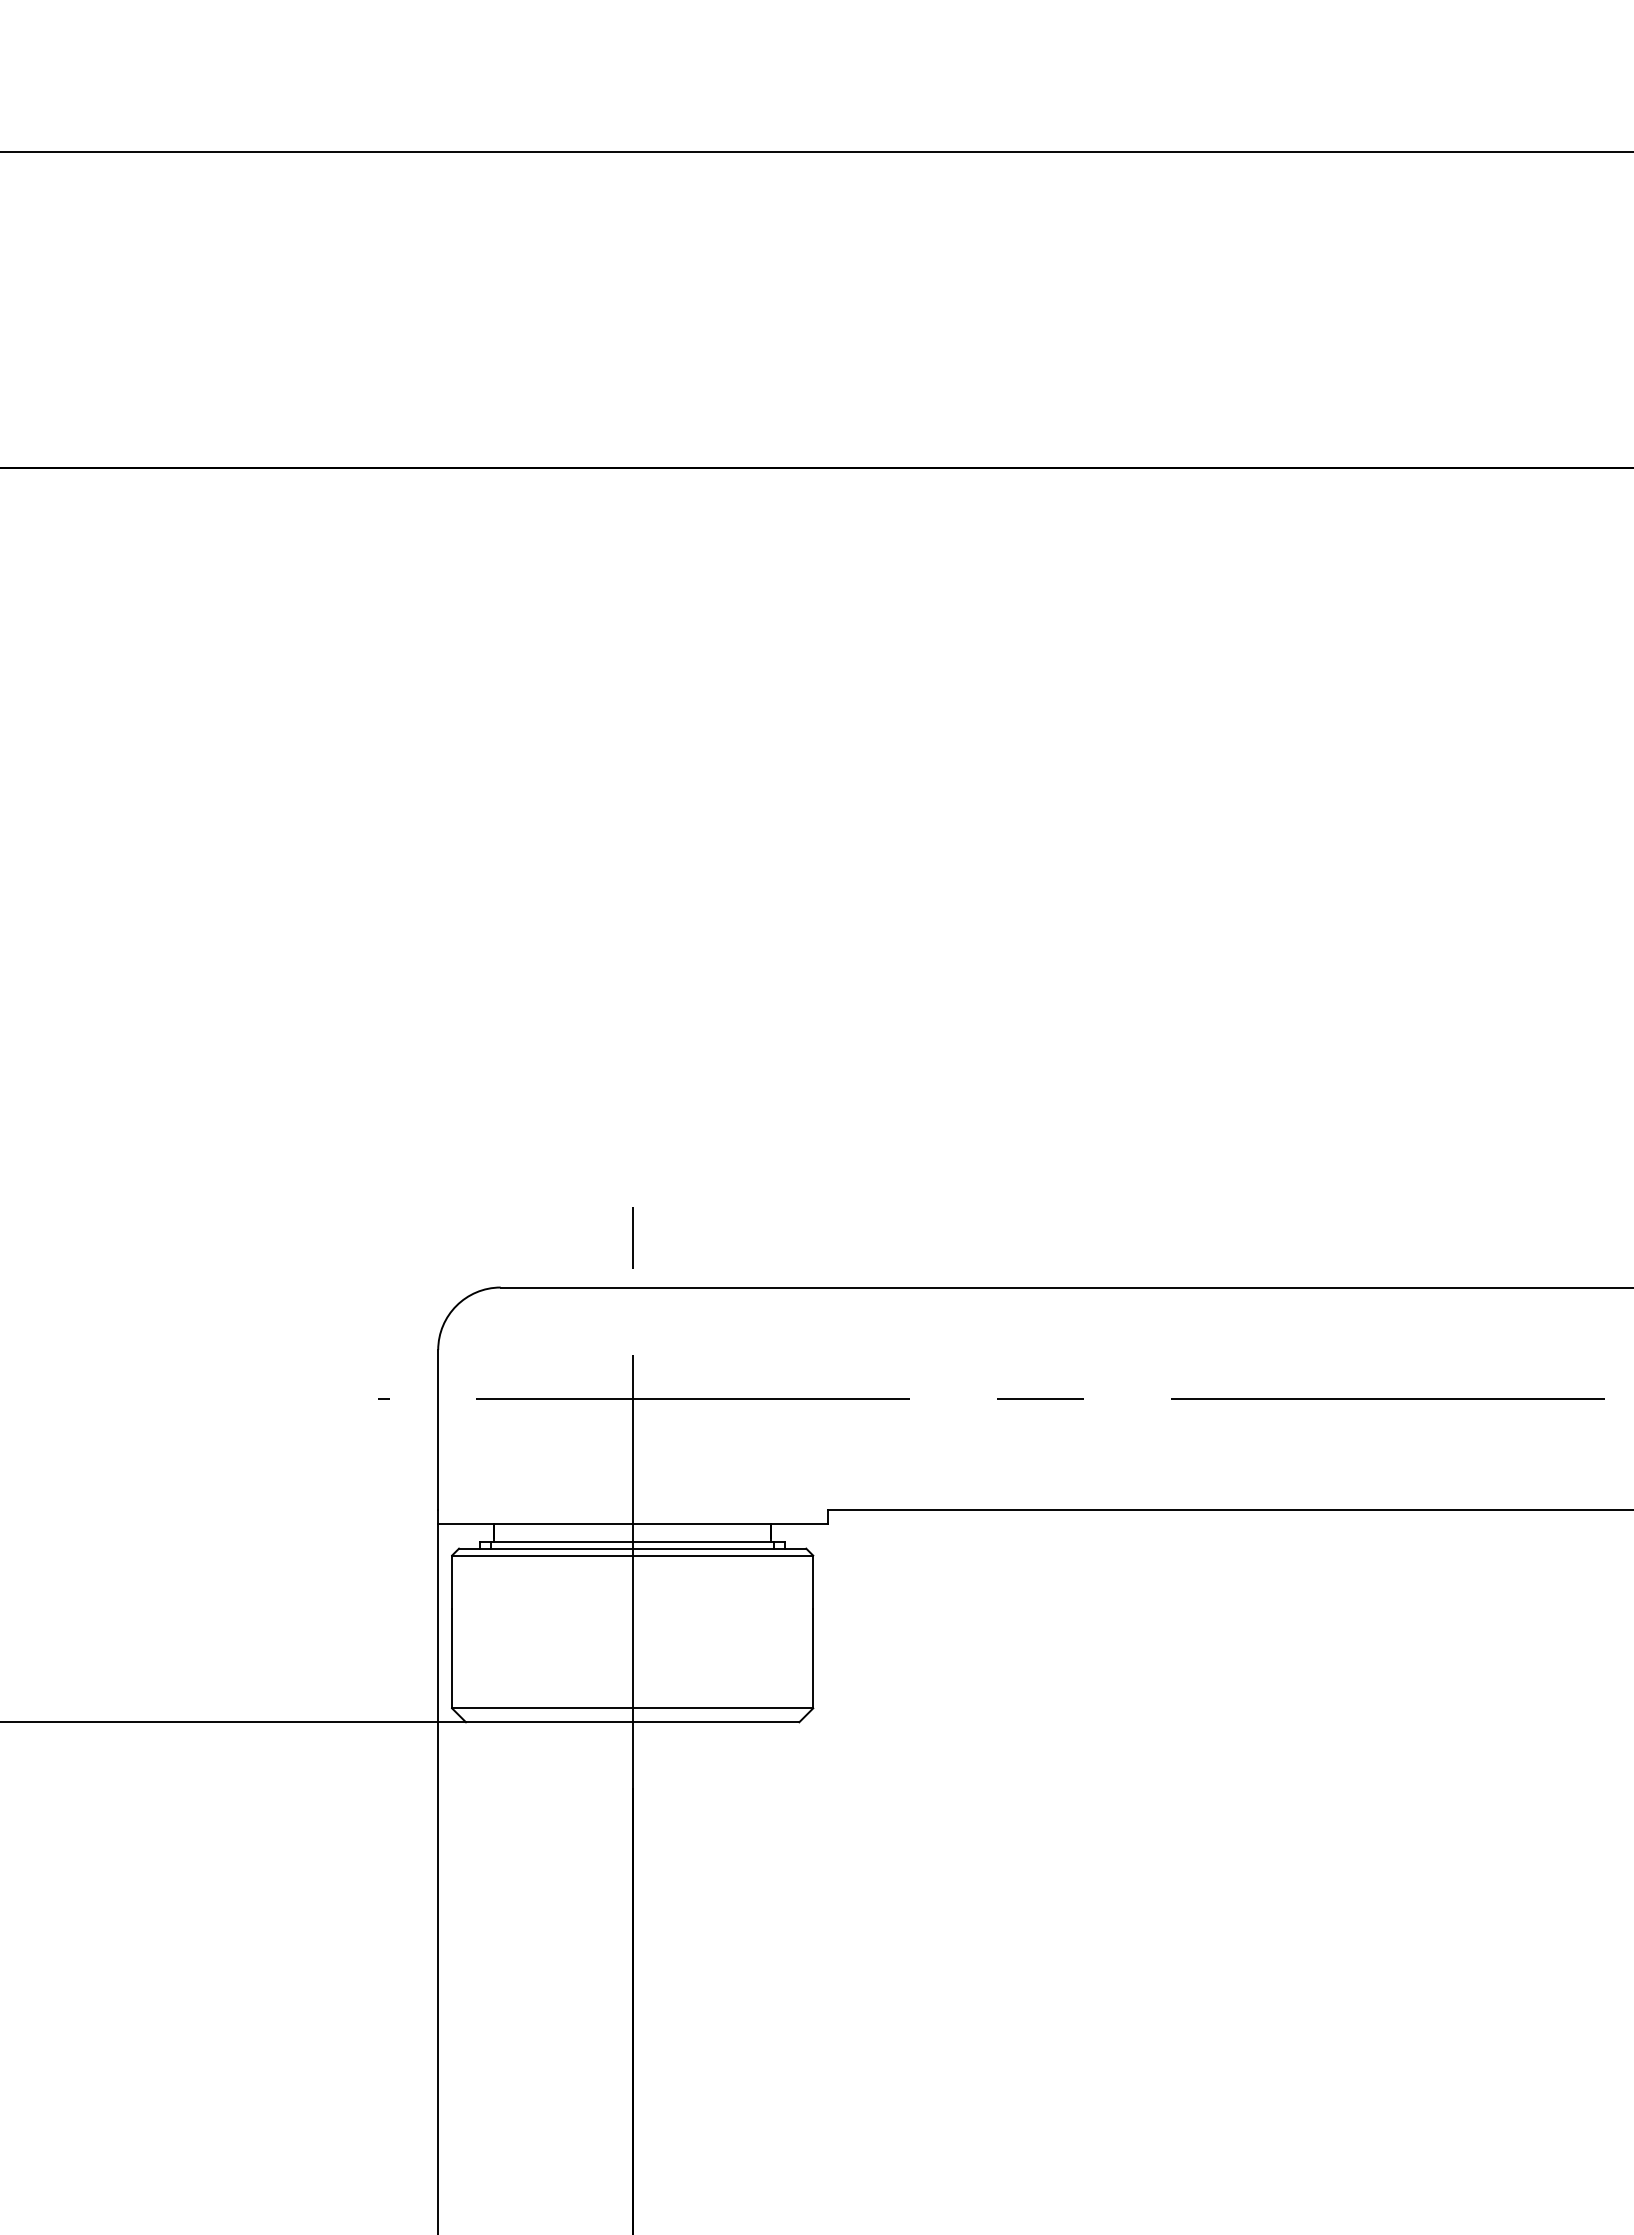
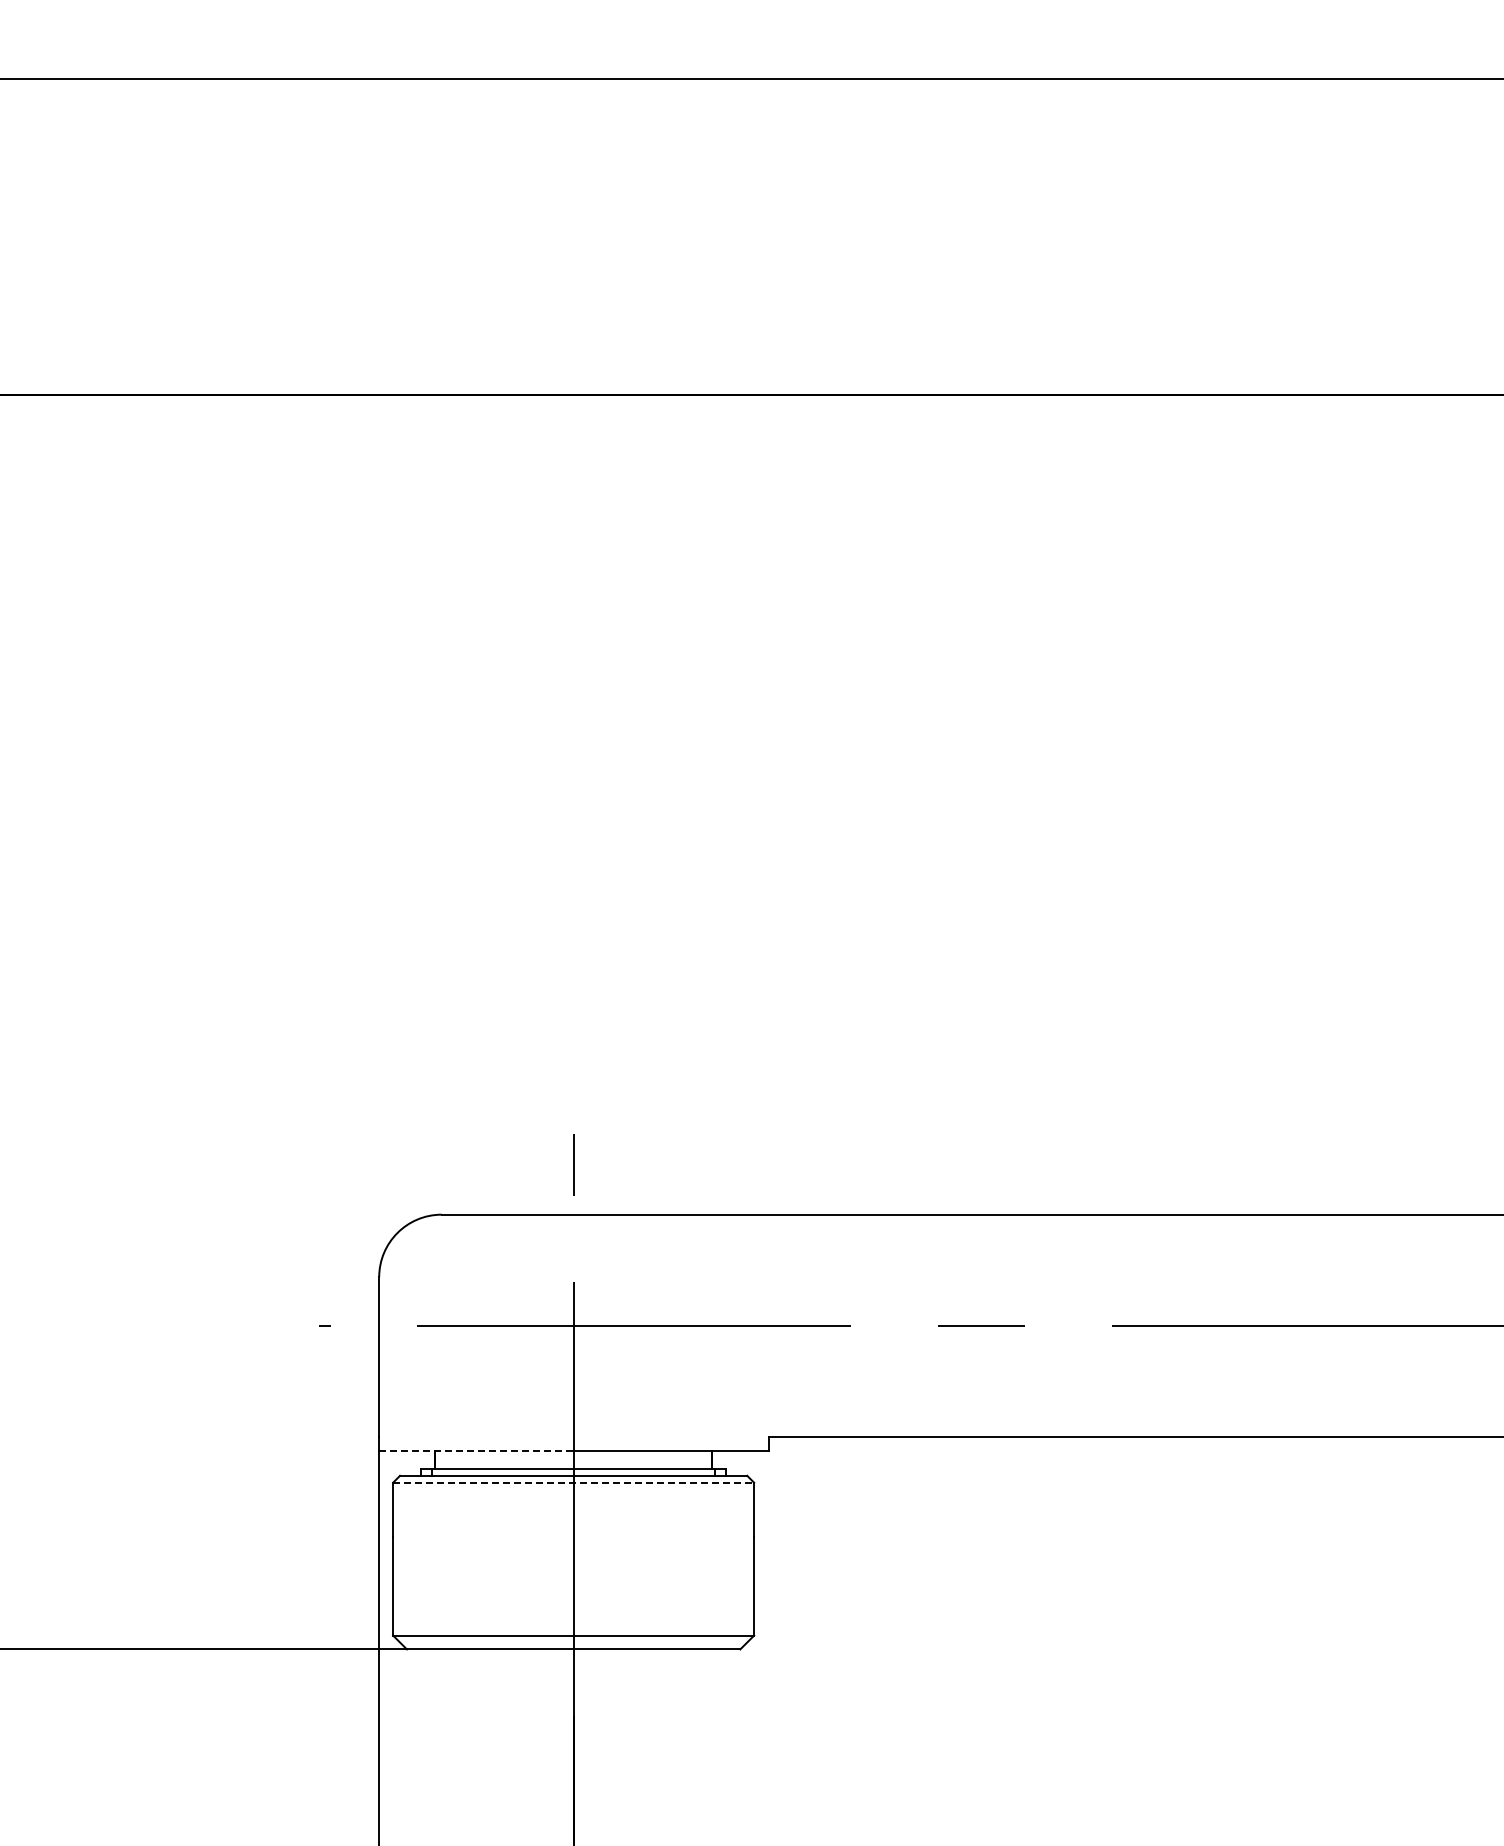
line: (535, 1523) -> (476, 1450), solid -> dashed
line: (632, 1555) -> (573, 1482), solid -> dashed

